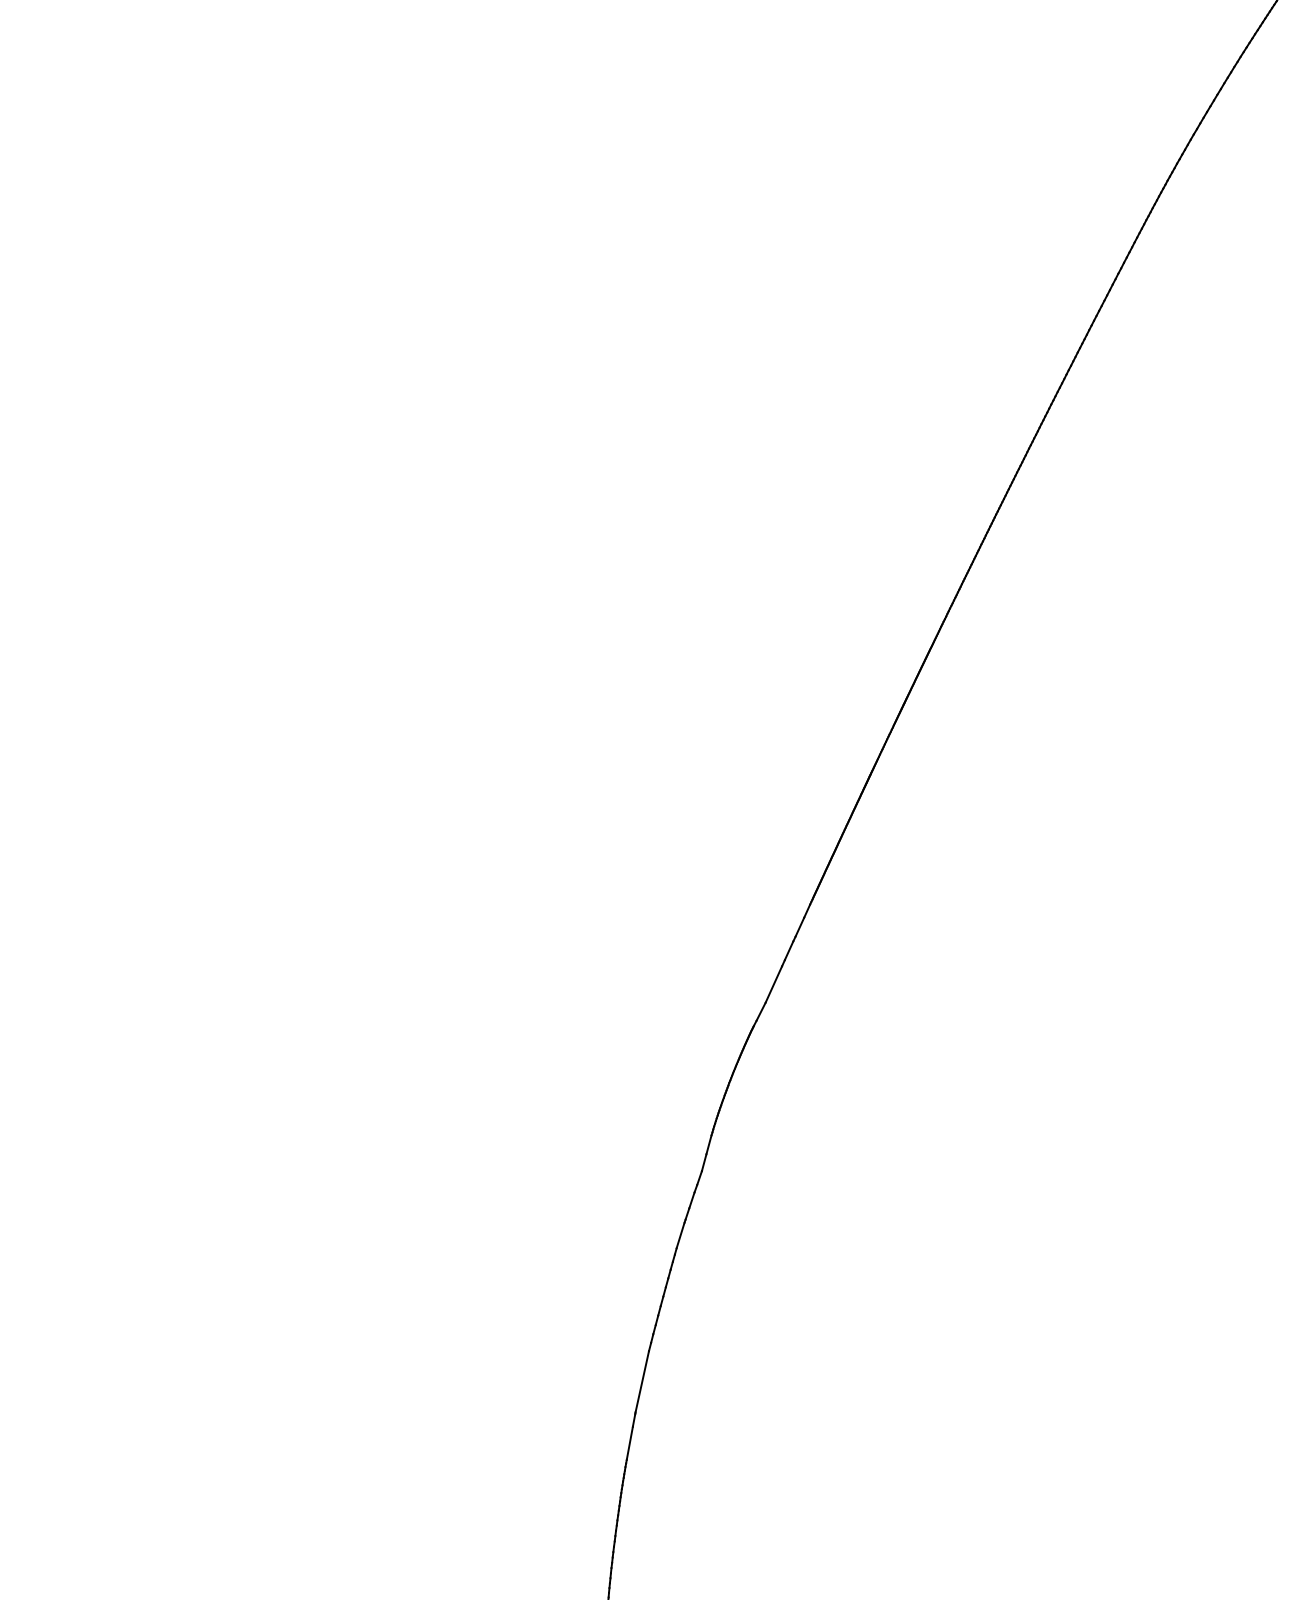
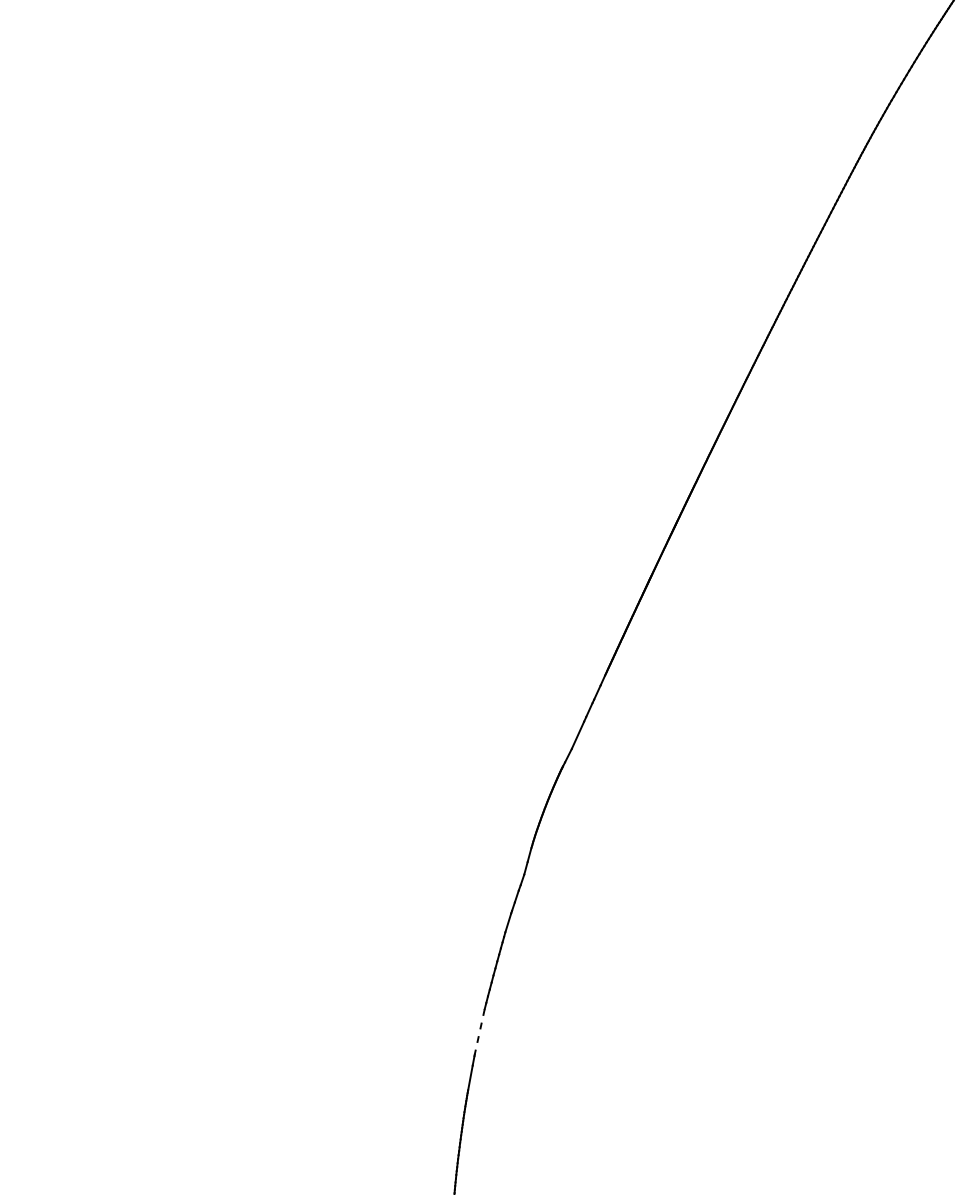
line: (642, 1382) -> (479, 1032), solid -> dashed

